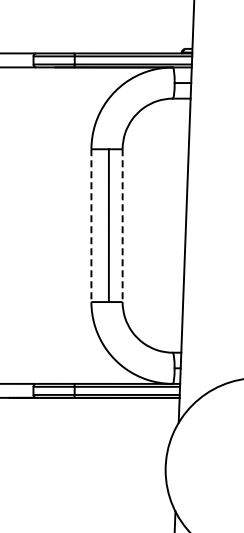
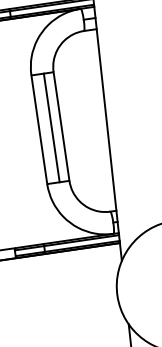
line: (91, 226) -> (39, 130), dashed -> solid
line: (122, 226) -> (61, 127), dashed -> solid

